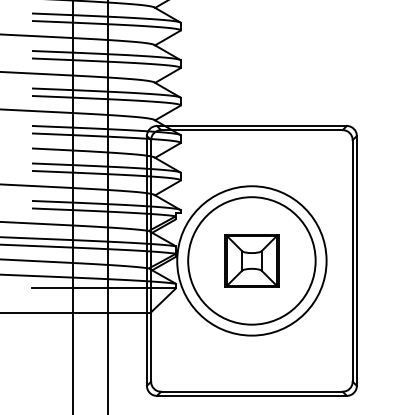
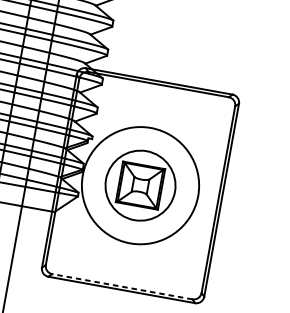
circle: (251, 260) -> (140, 185), size x0.7
line: (251, 391) -> (122, 286), solid -> dashed

